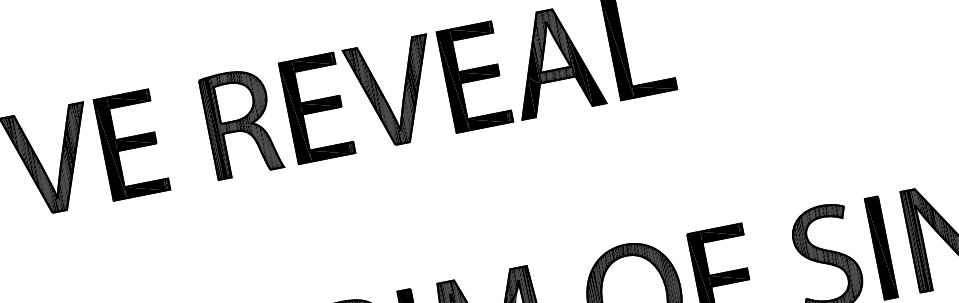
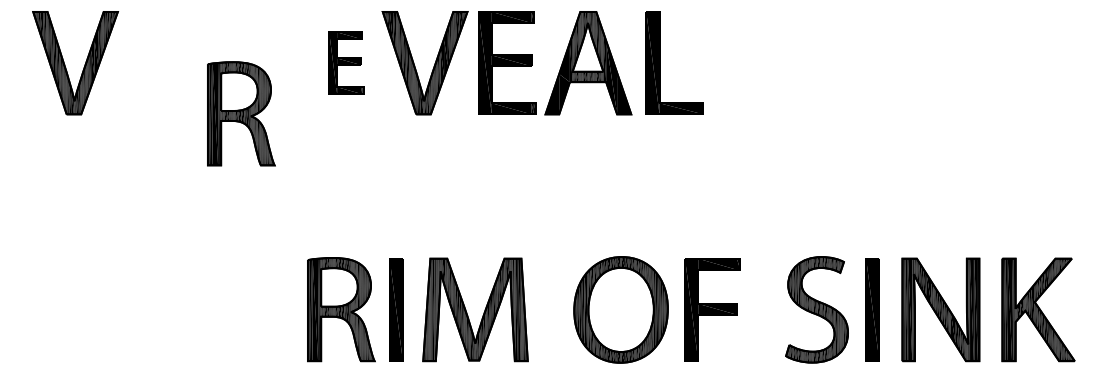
part: (317, 107) -> (346, 62), size x0.6
part: (241, 122) -> (241, 113), moved
part: (131, 144) -> (157, 62), removed

